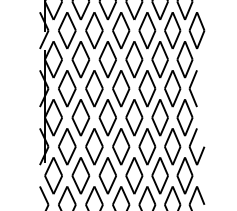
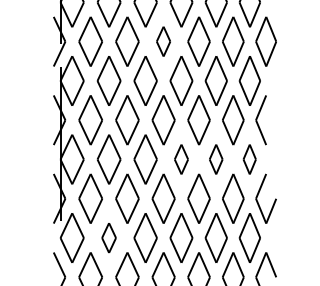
part: (121, 30) -> (163, 41), size x0.6
part: (134, 117) -> (181, 159), size x0.6
part: (159, 117) -> (215, 159), size x0.6
part: (184, 117) -> (249, 159), size x0.6
part: (80, 175) -> (108, 237), size x0.6

